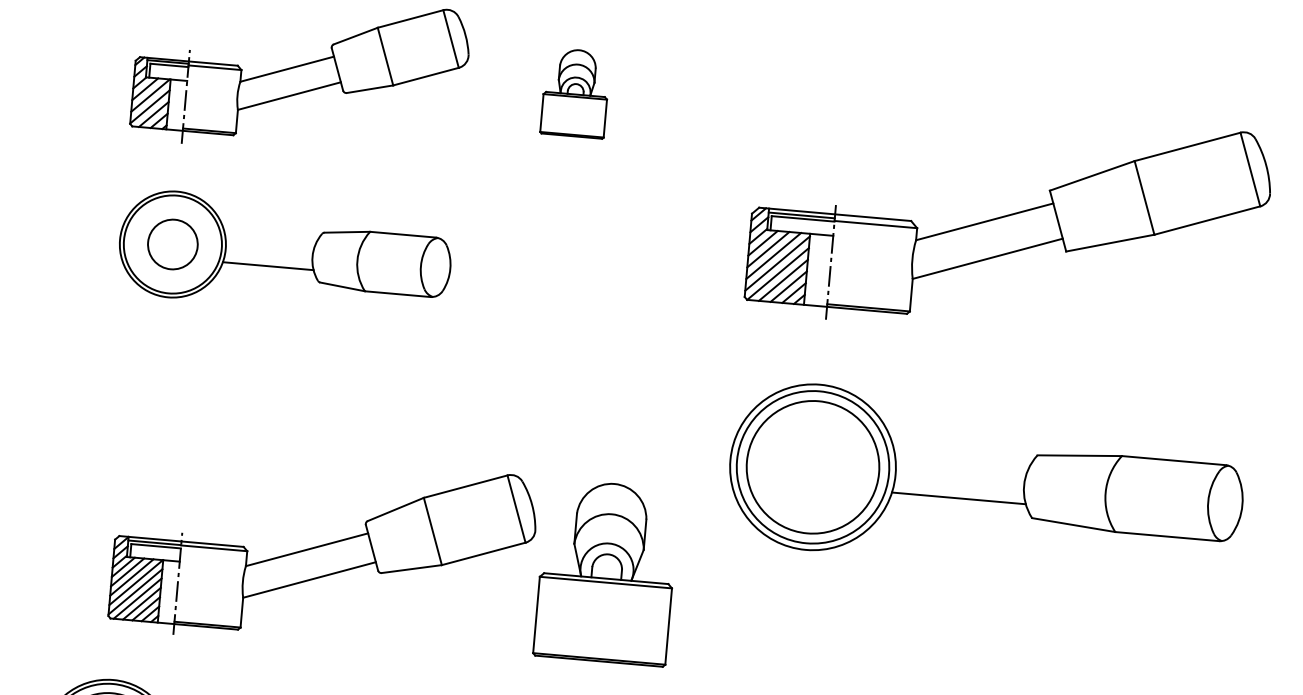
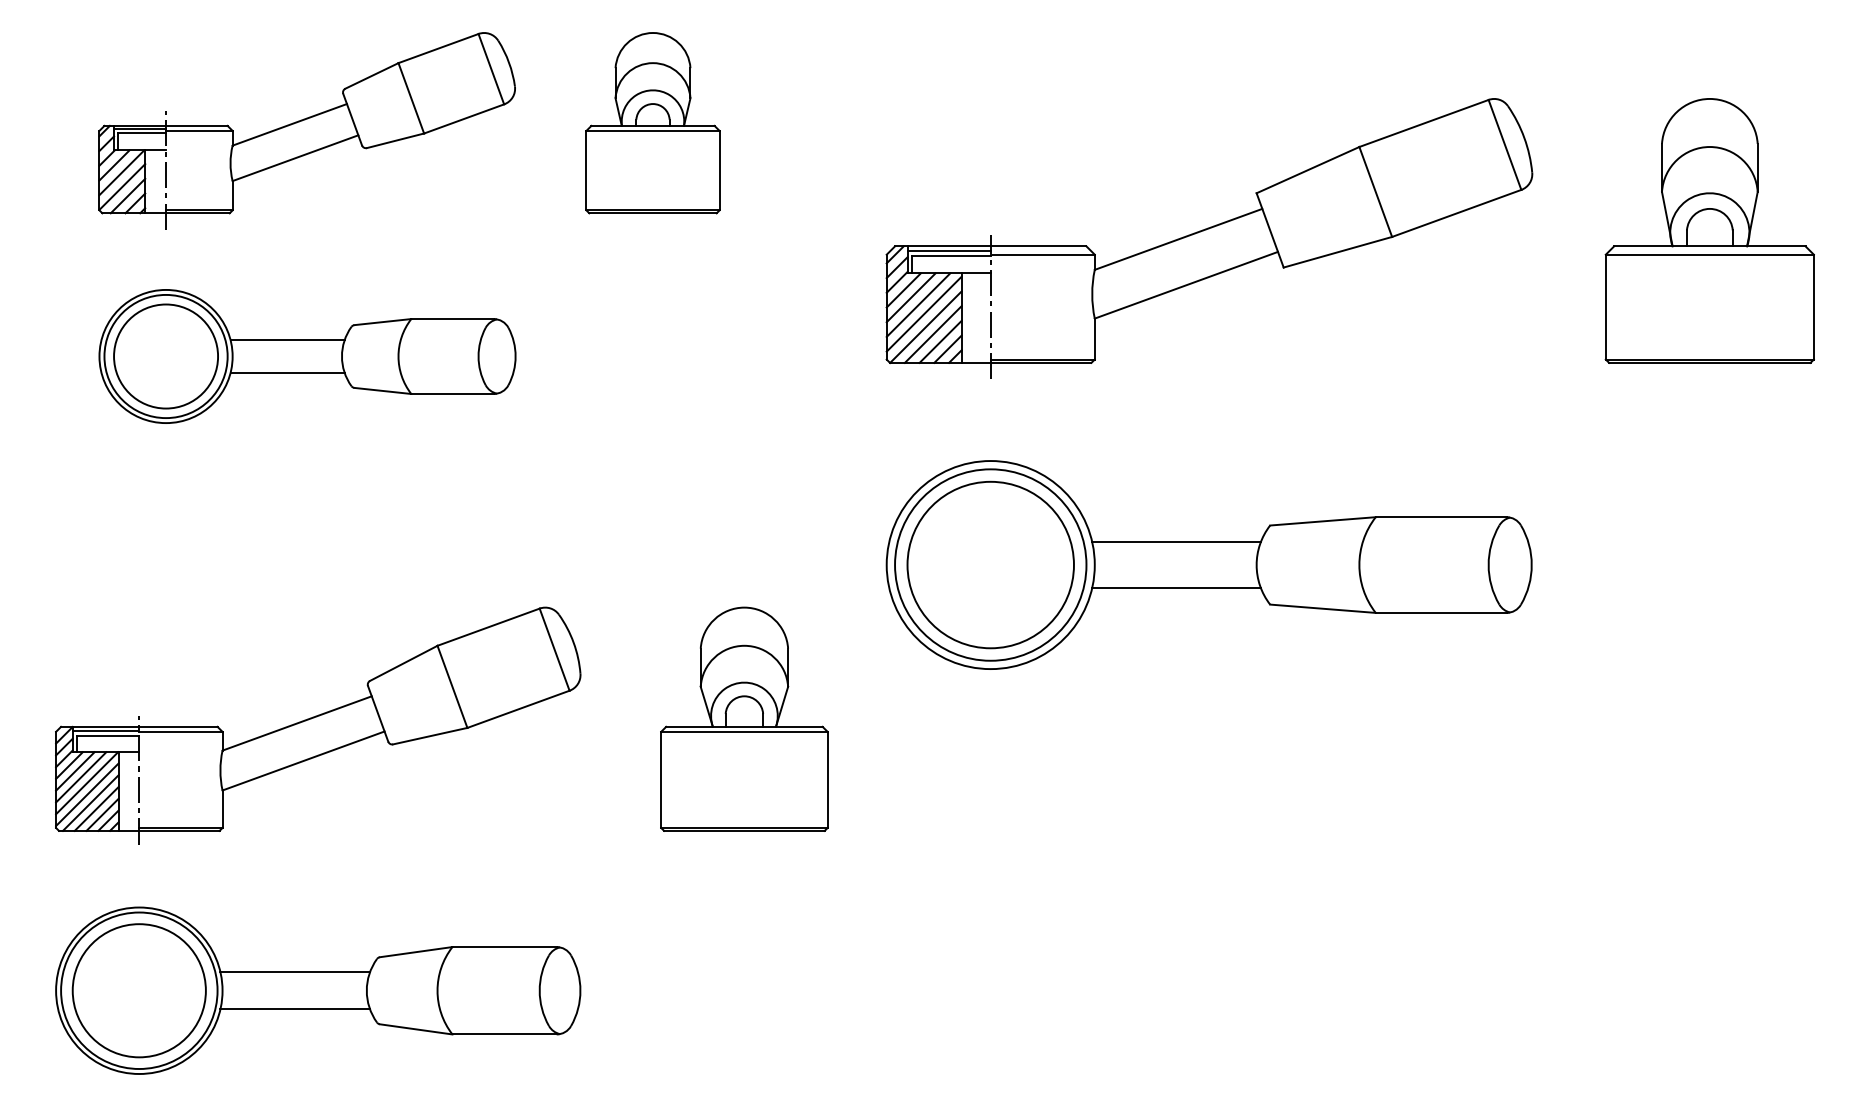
part: (575, 93) -> (652, 123), size x1.67
line: (270, 239) -> (287, 339), added
circle: (173, 244) -> (166, 356), size x1.67
line: (962, 462) -> (1176, 542), added
part: (323, 552) -> (318, 725), moved

